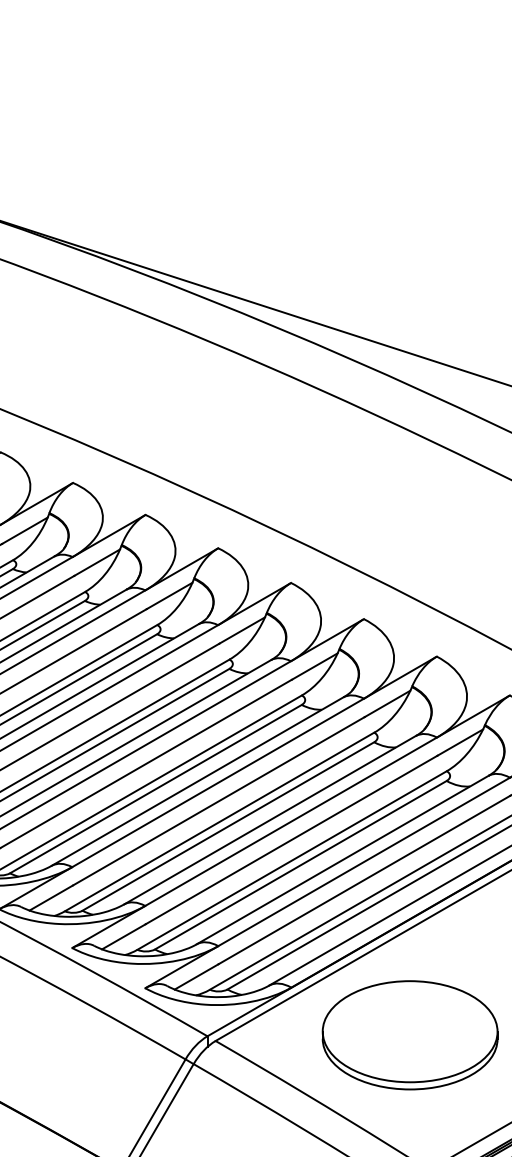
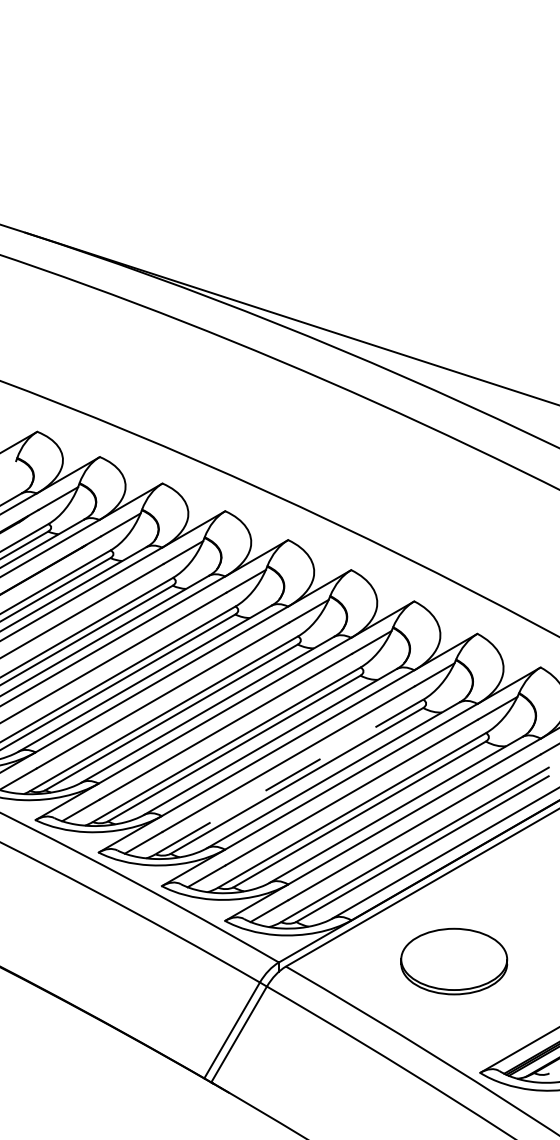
line: (219, 821) -> (289, 776), solid -> dashed
part: (409, 1035) -> (453, 961), size x0.7

